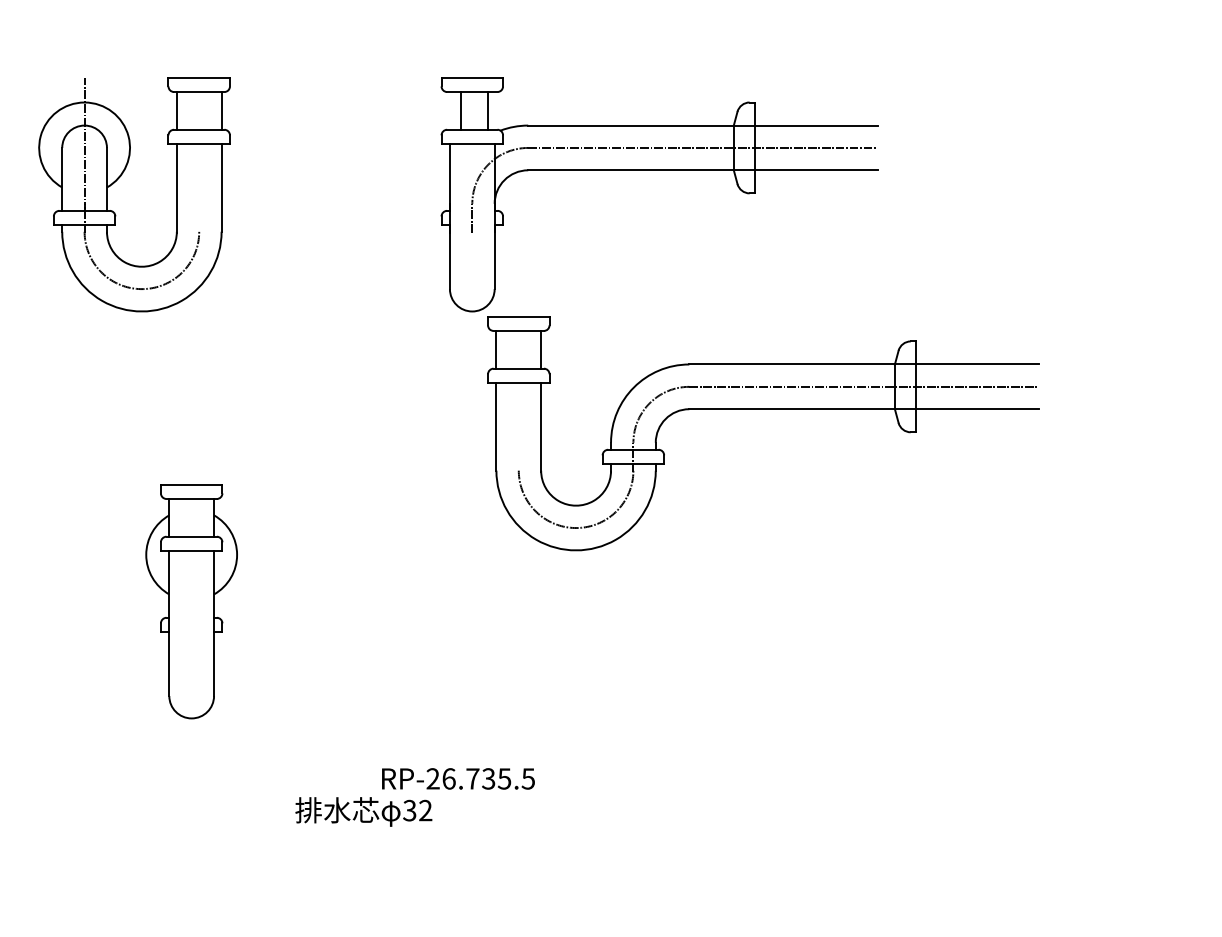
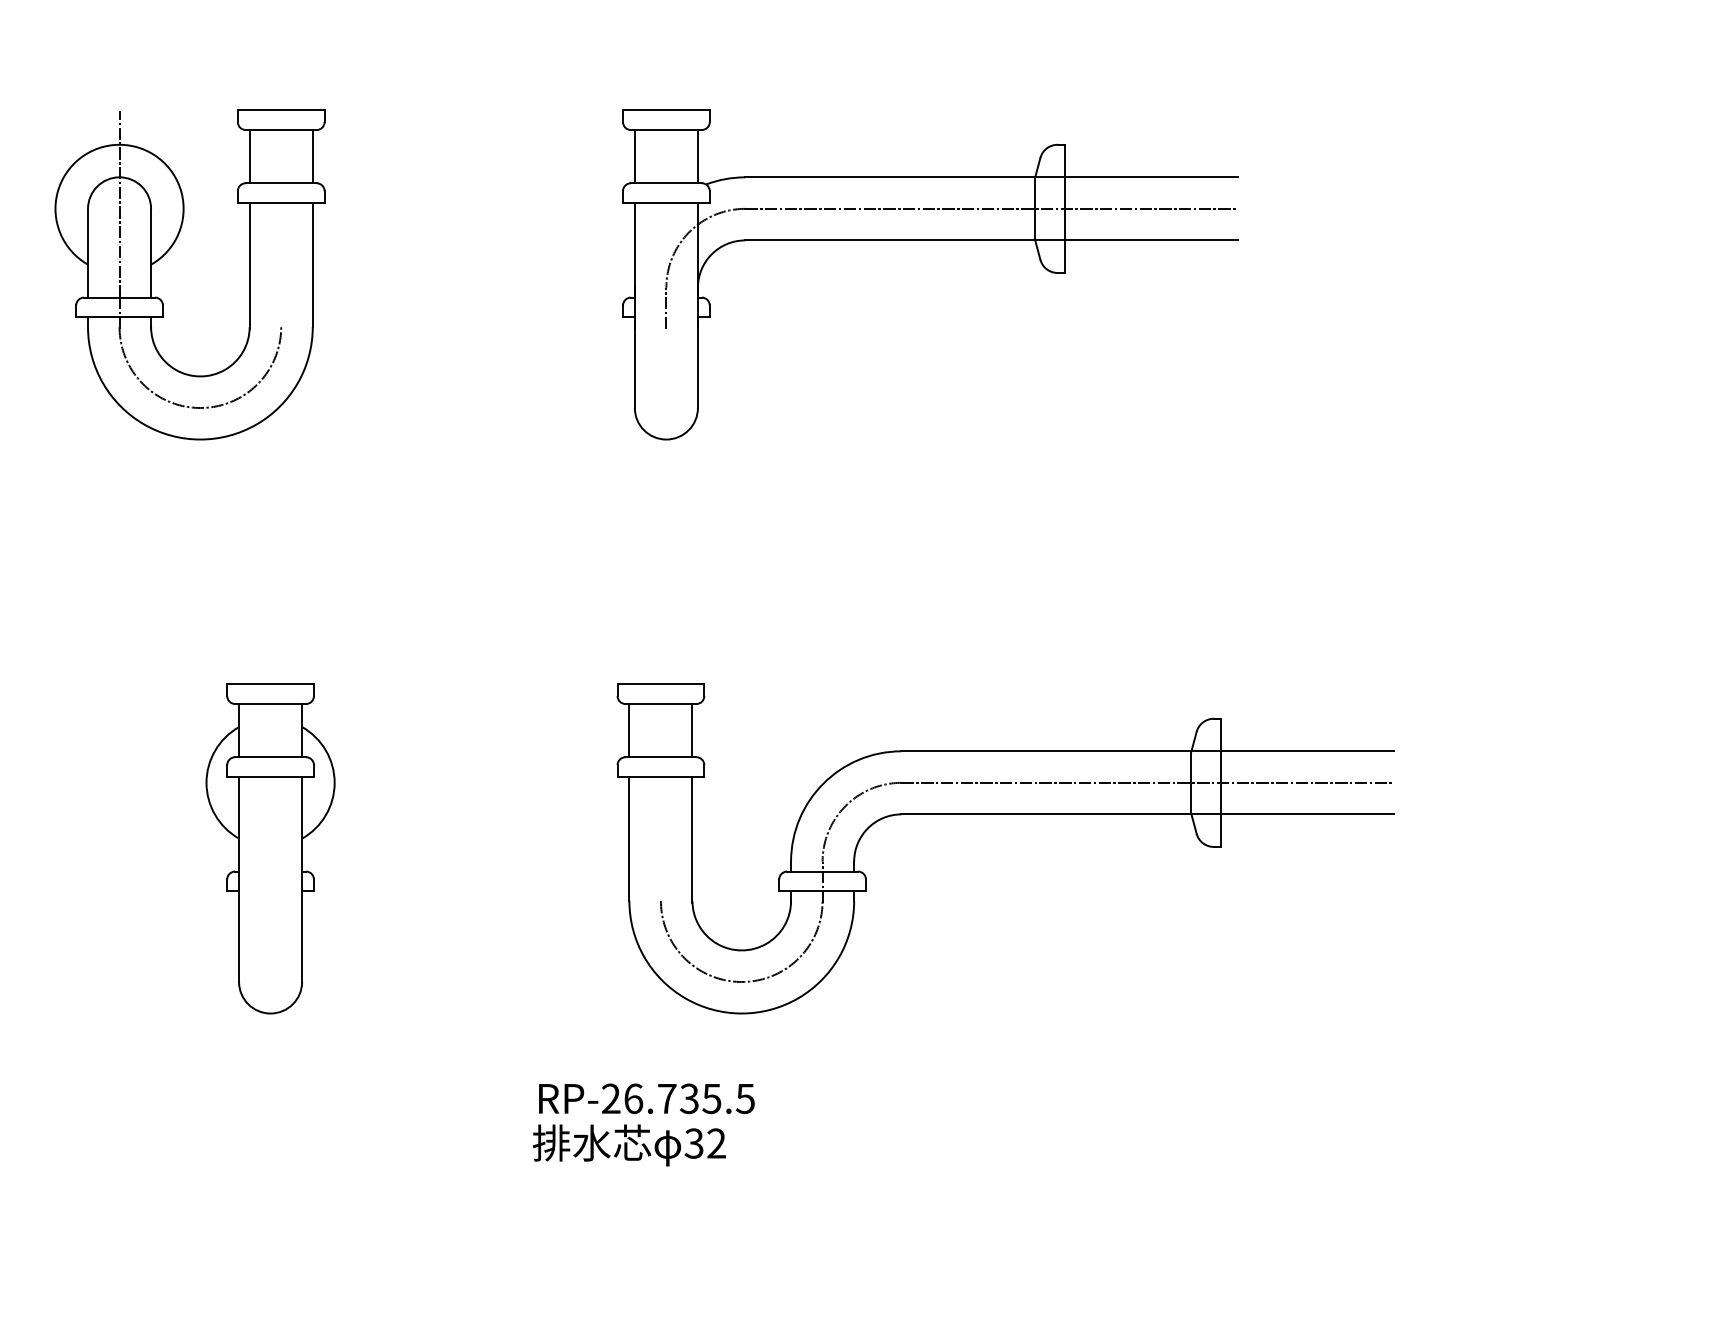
line: (461, 110) -> (697, 156), moved
line: (487, 110) -> (634, 156), moved
part: (763, 409) -> (1005, 814), moved
text: (363, 812) -> (628, 1145), moved

